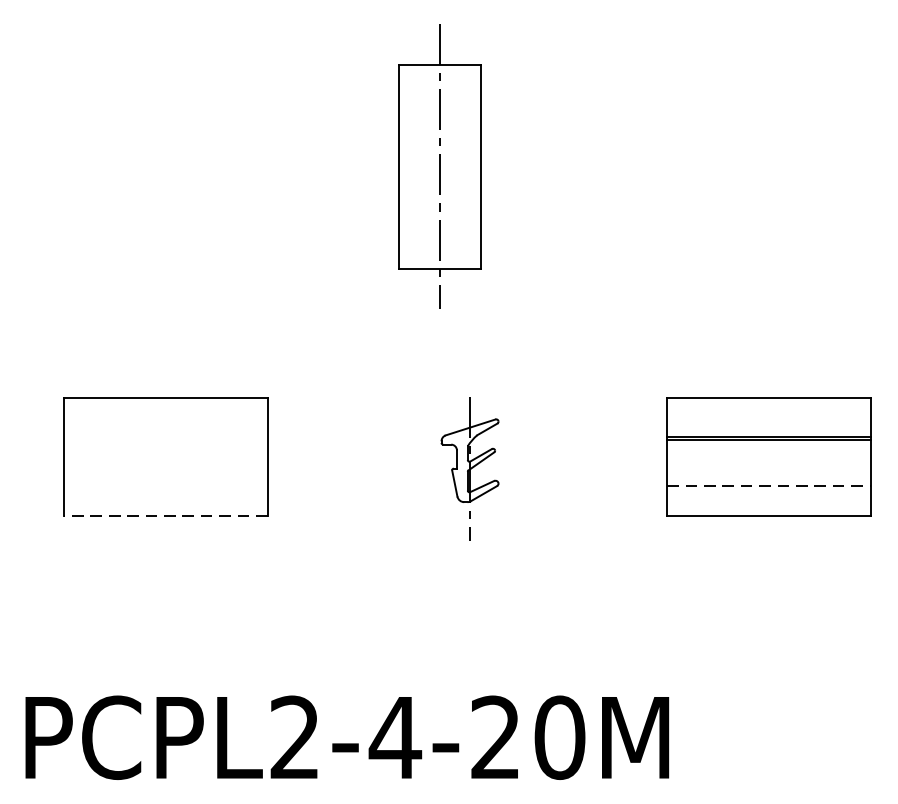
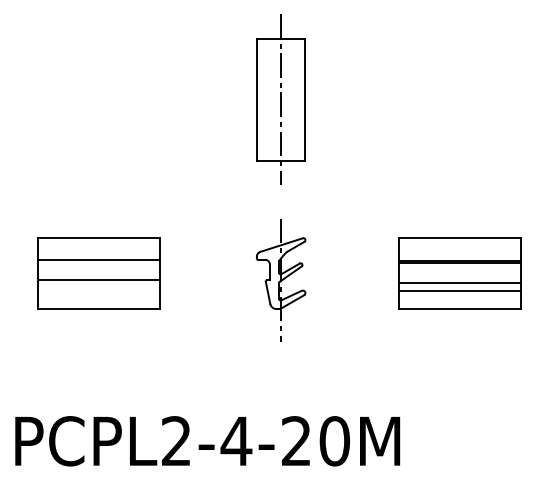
part: (438, 166) -> (280, 99), moved
line: (166, 433) -> (99, 259), added
line: (166, 468) -> (99, 280), added
part: (469, 468) -> (280, 280), size x1.43
line: (768, 472) -> (459, 282), added
line: (768, 485) -> (459, 290), dashed -> solid
line: (166, 515) -> (99, 308), dashed -> solid

